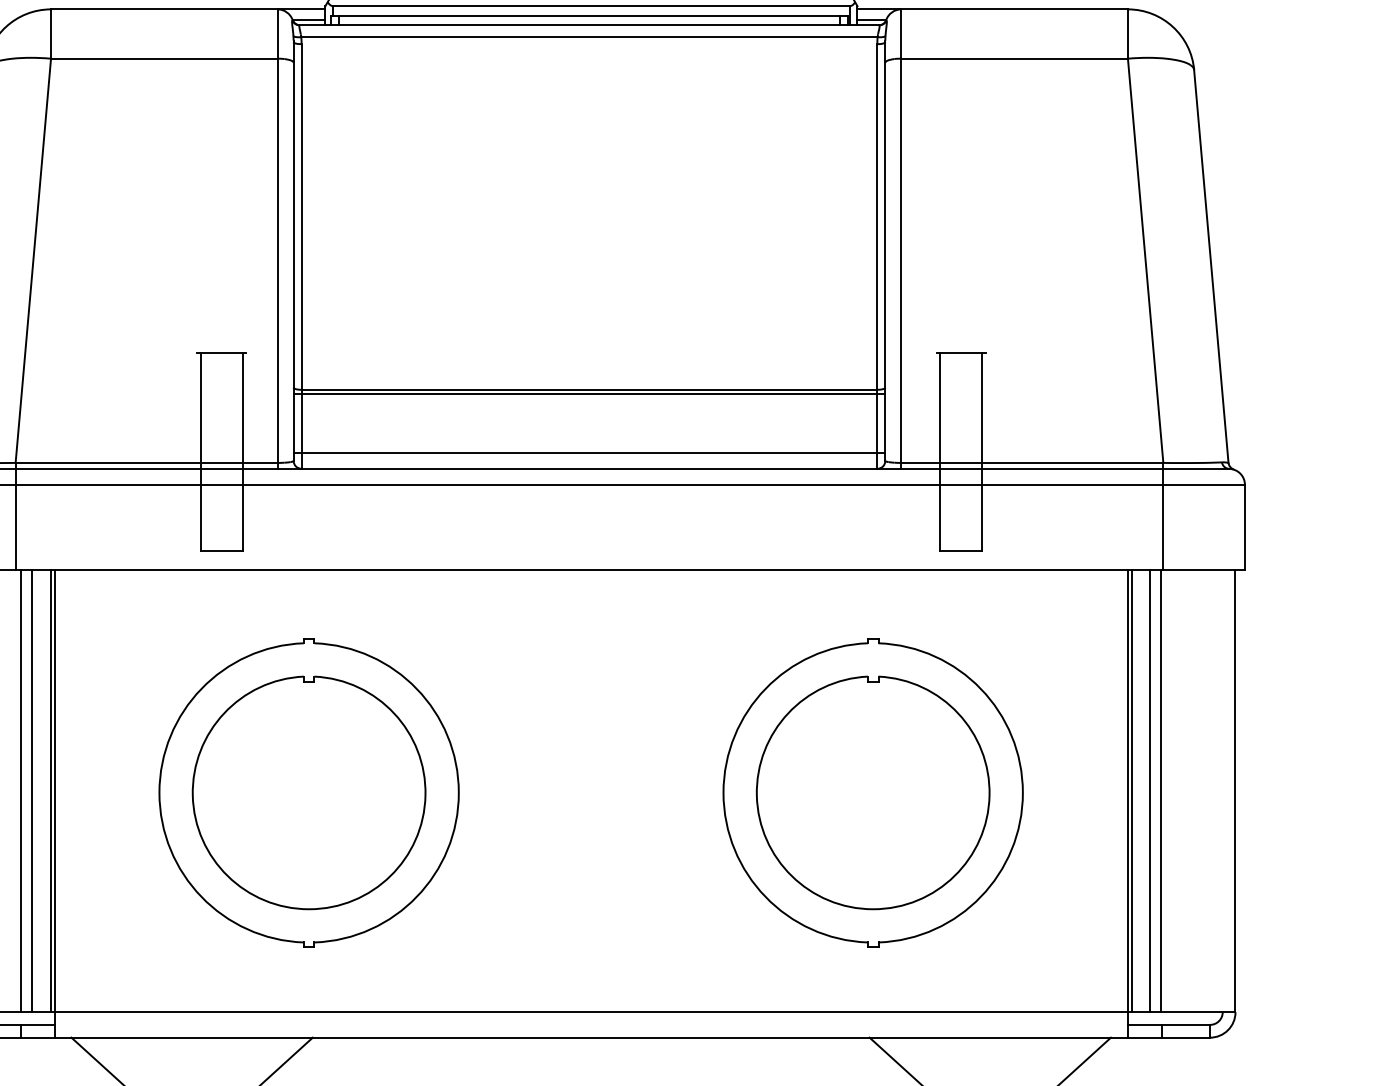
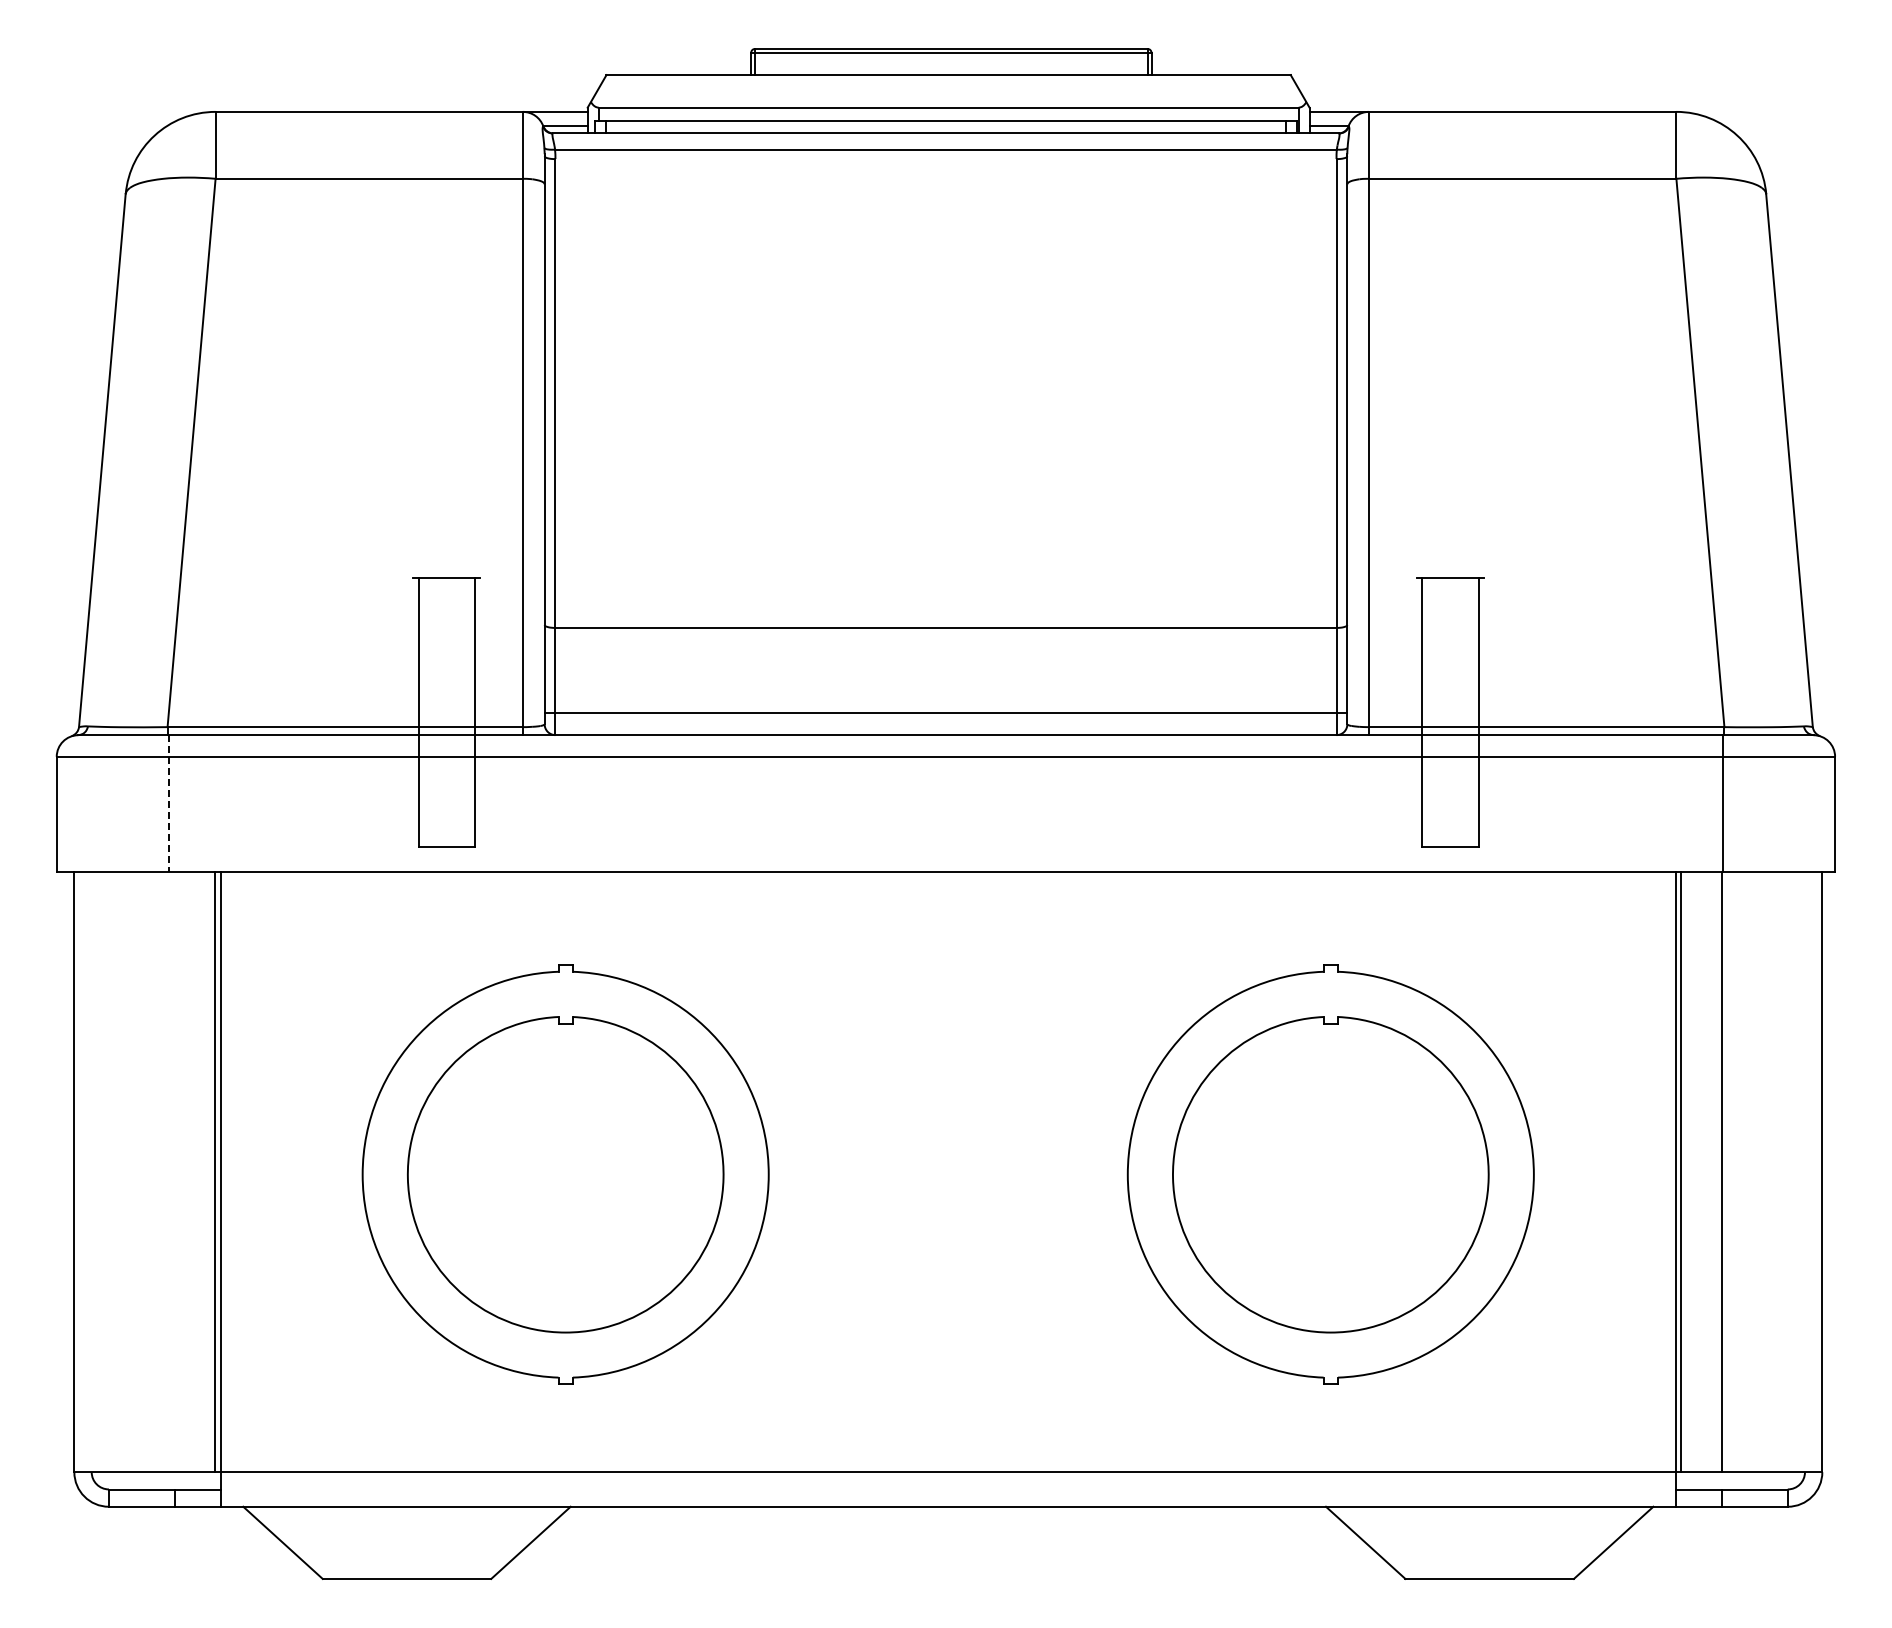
line: (589, 393) -> (945, 633), removed
line: (16, 519) -> (168, 803), solid -> dashed
line: (20, 791) -> (174, 1172), removed
line: (31, 791) -> (189, 1172), removed
line: (1150, 791) -> (1706, 1172), removed

